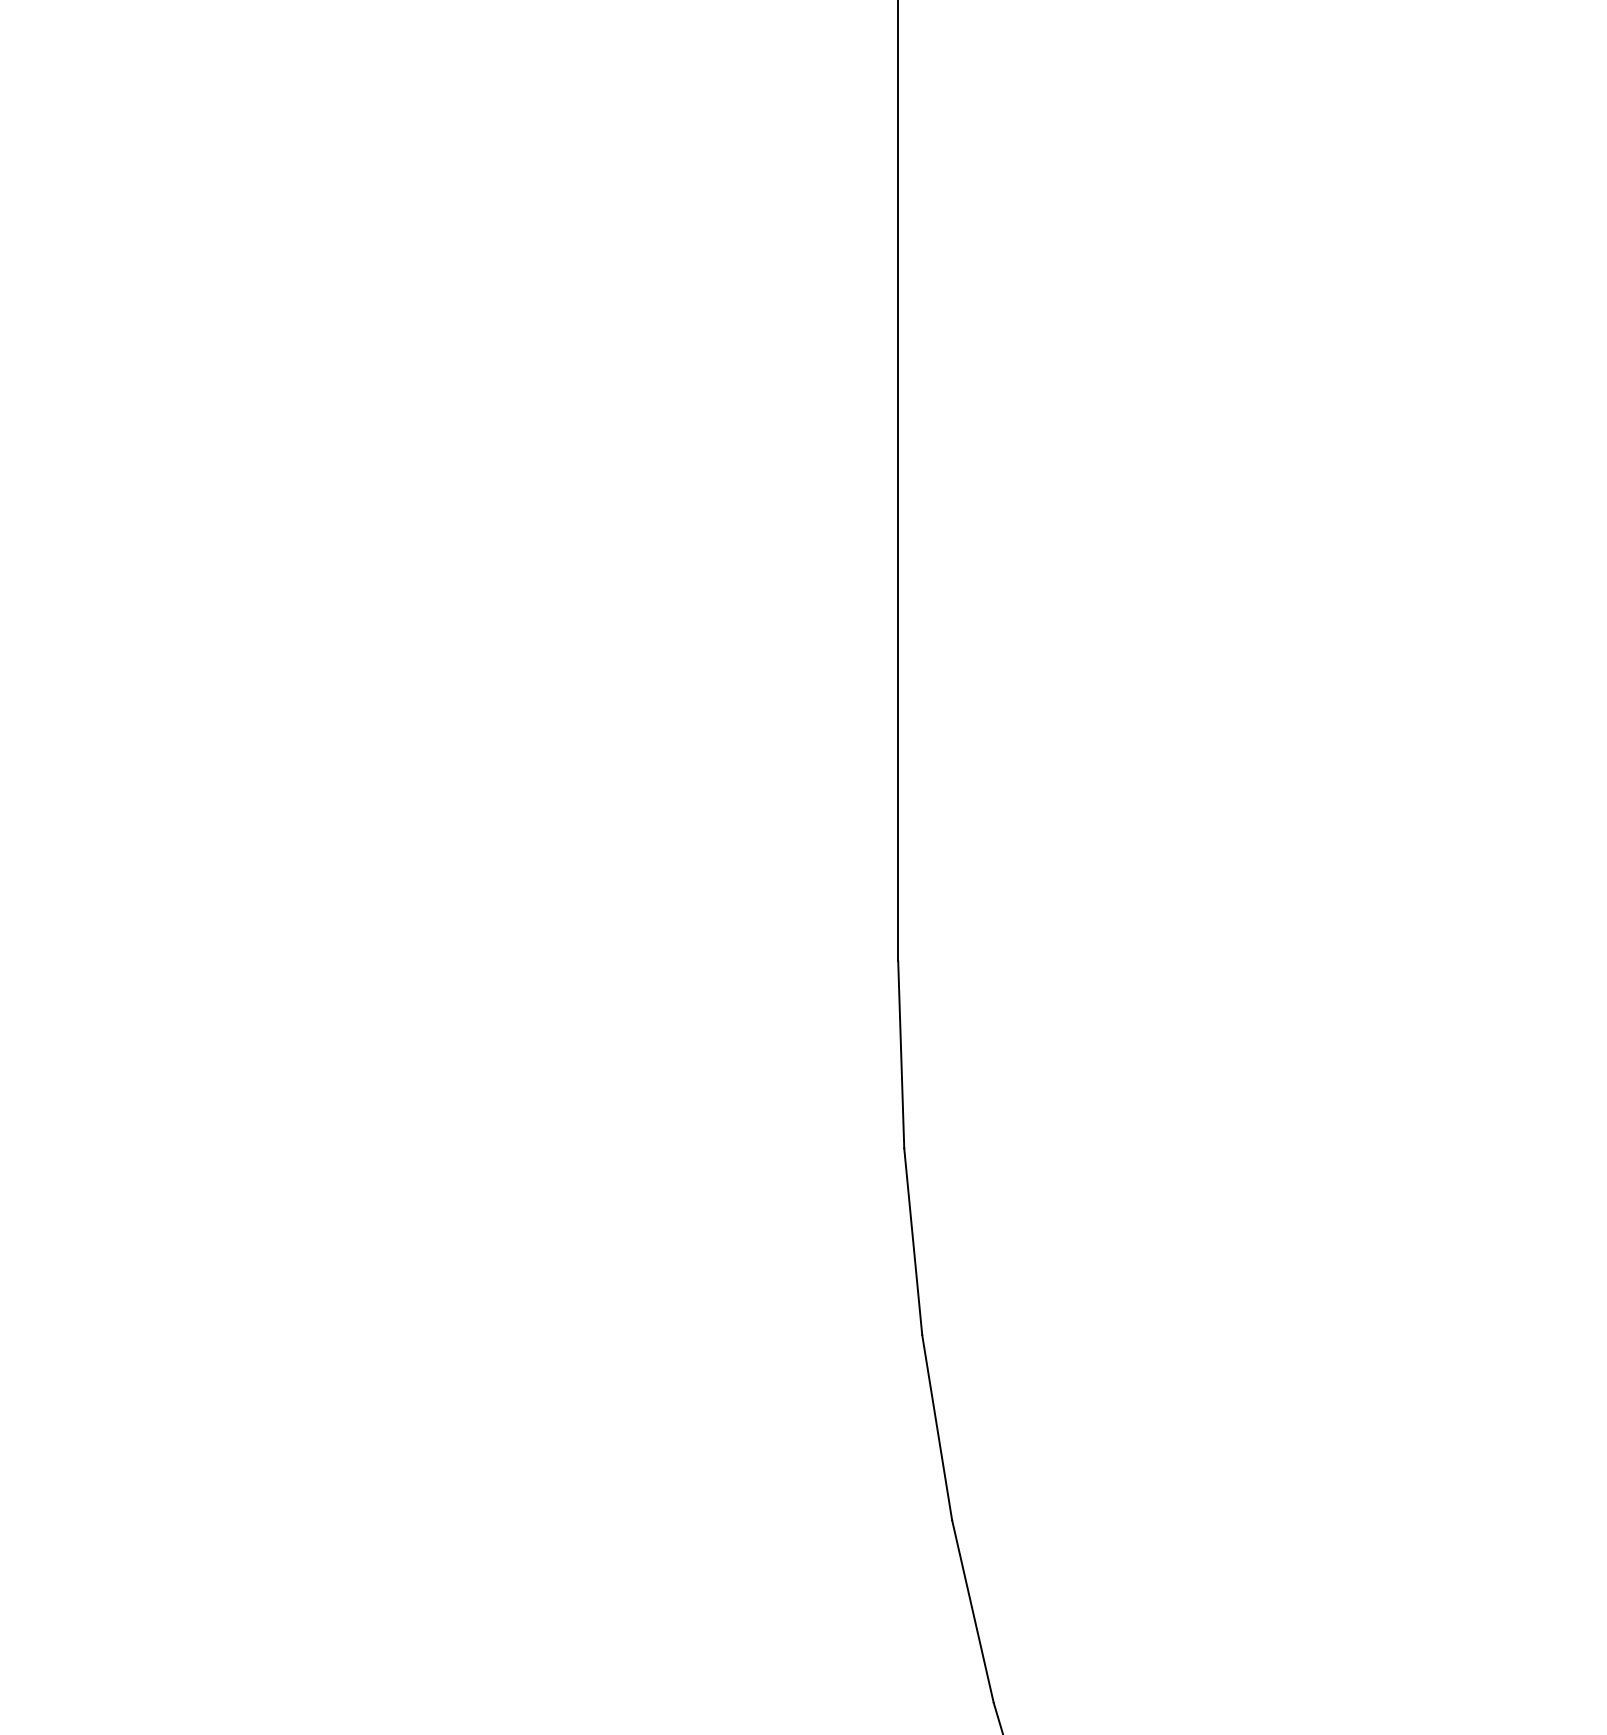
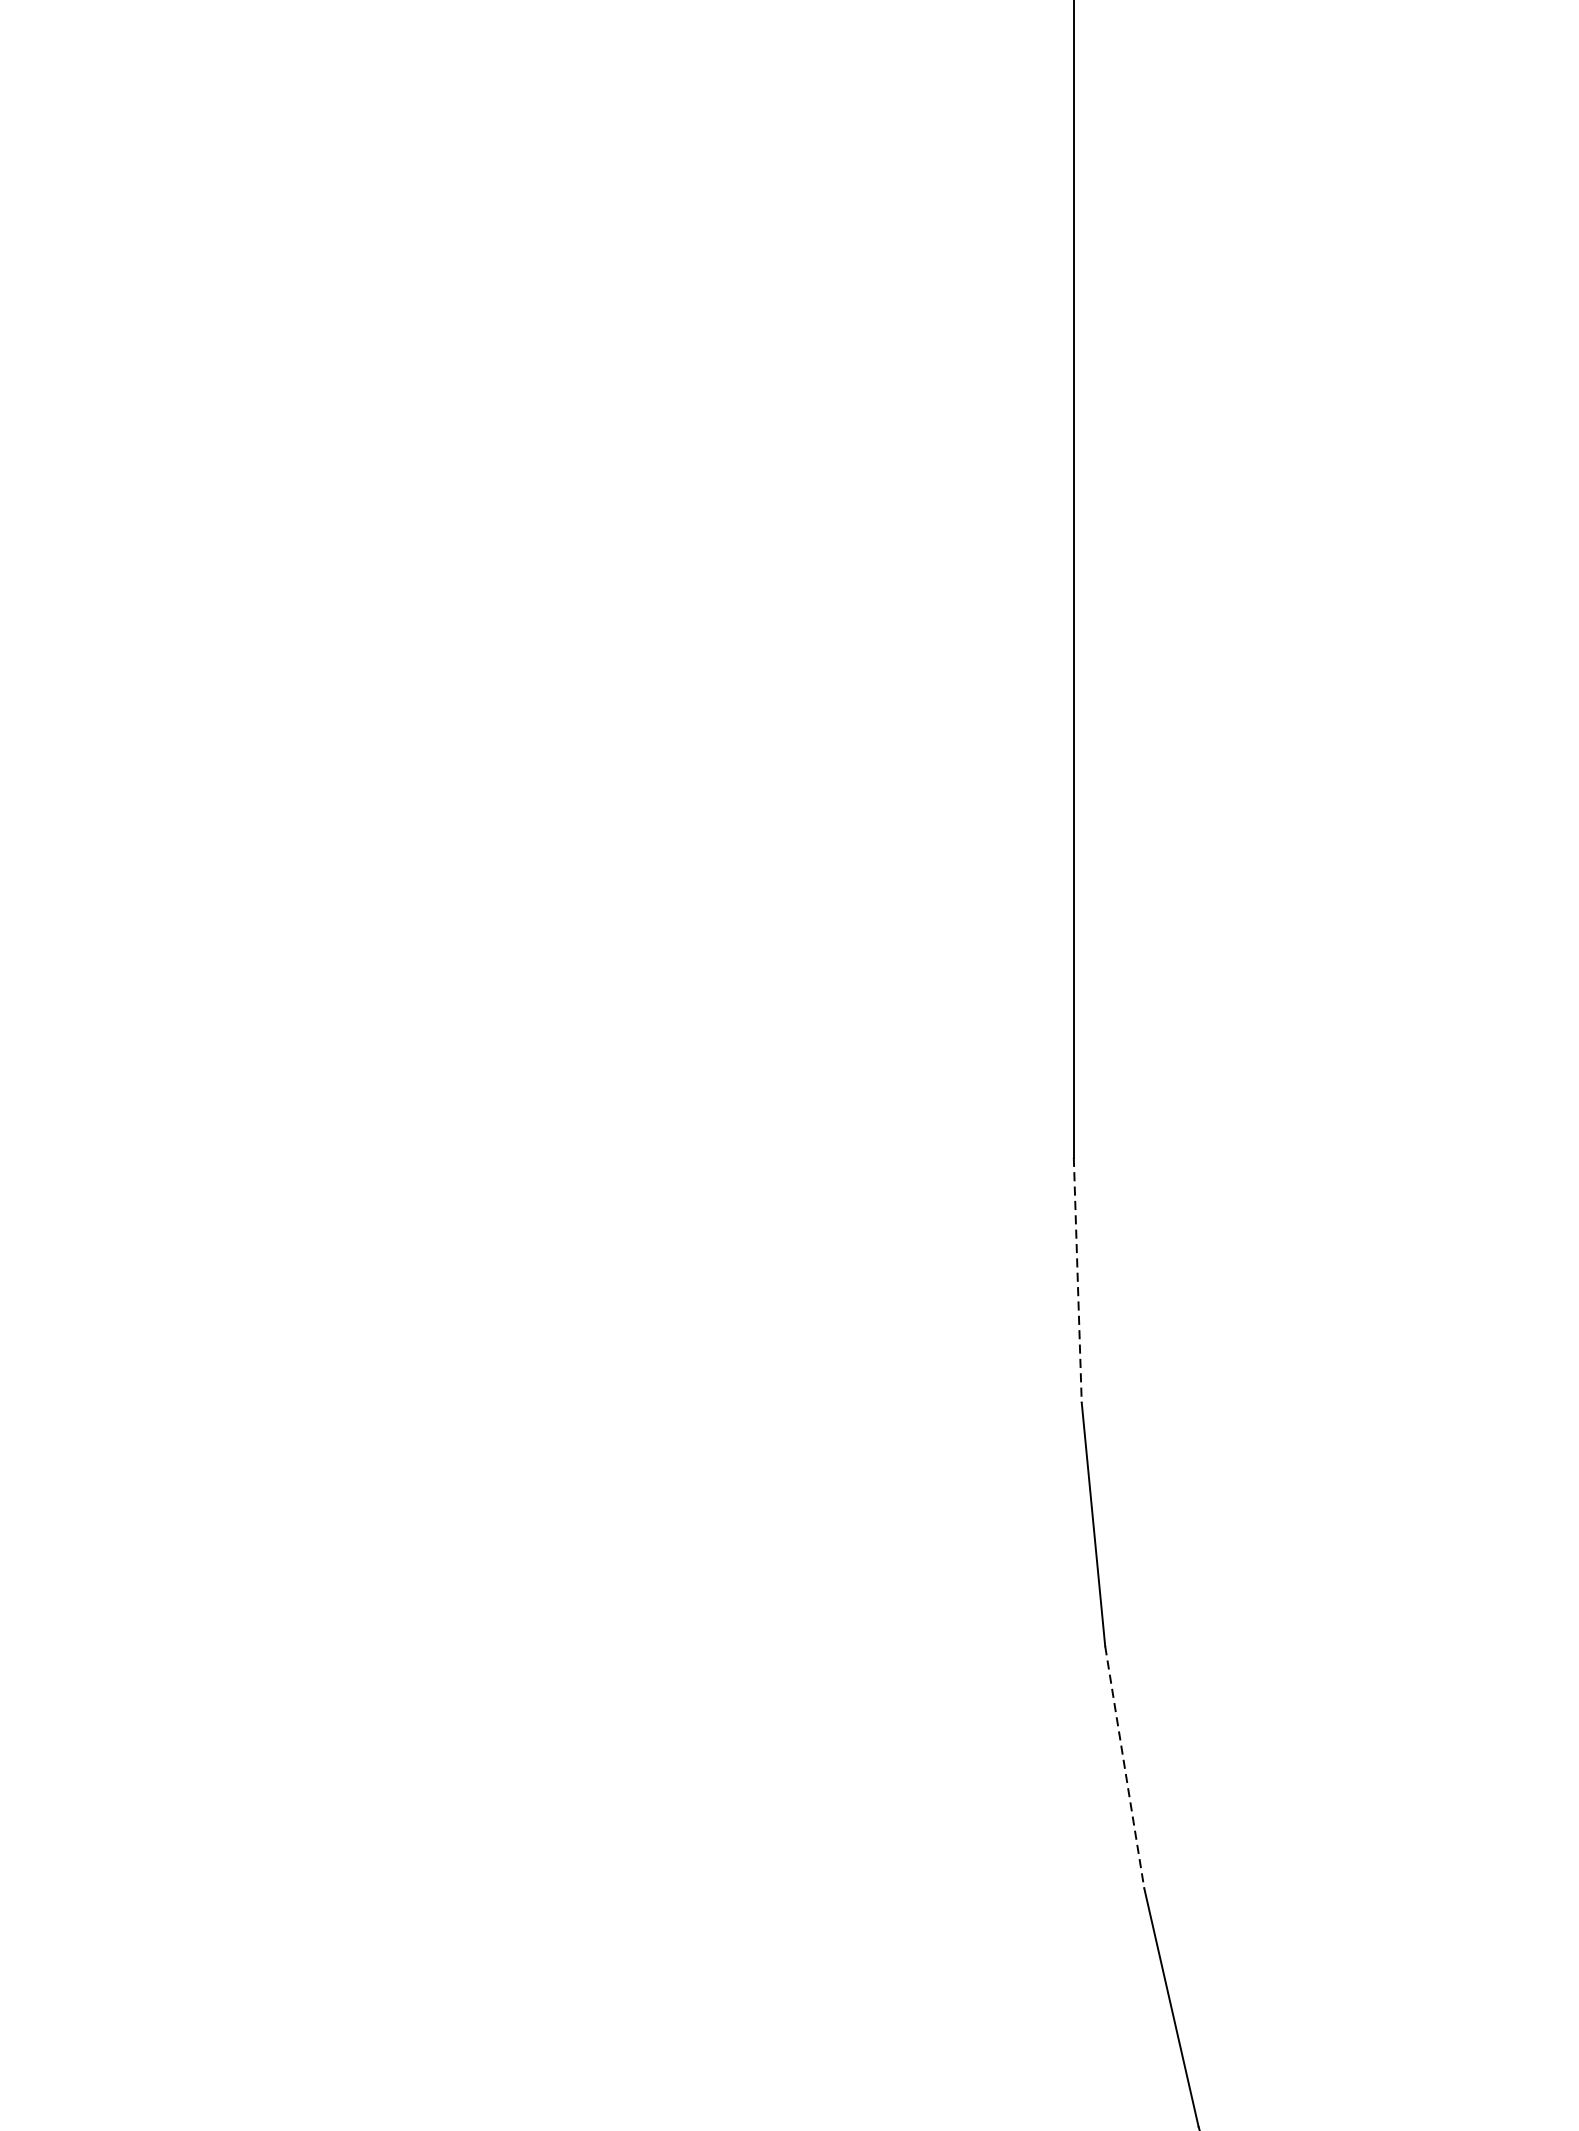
line: (901, 1054) -> (1078, 1279), solid -> dashed
line: (937, 1427) -> (1125, 1767), solid -> dashed

